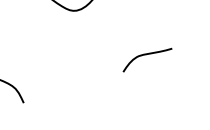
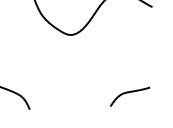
curve: (145, 55) -> (128, 93), moved

